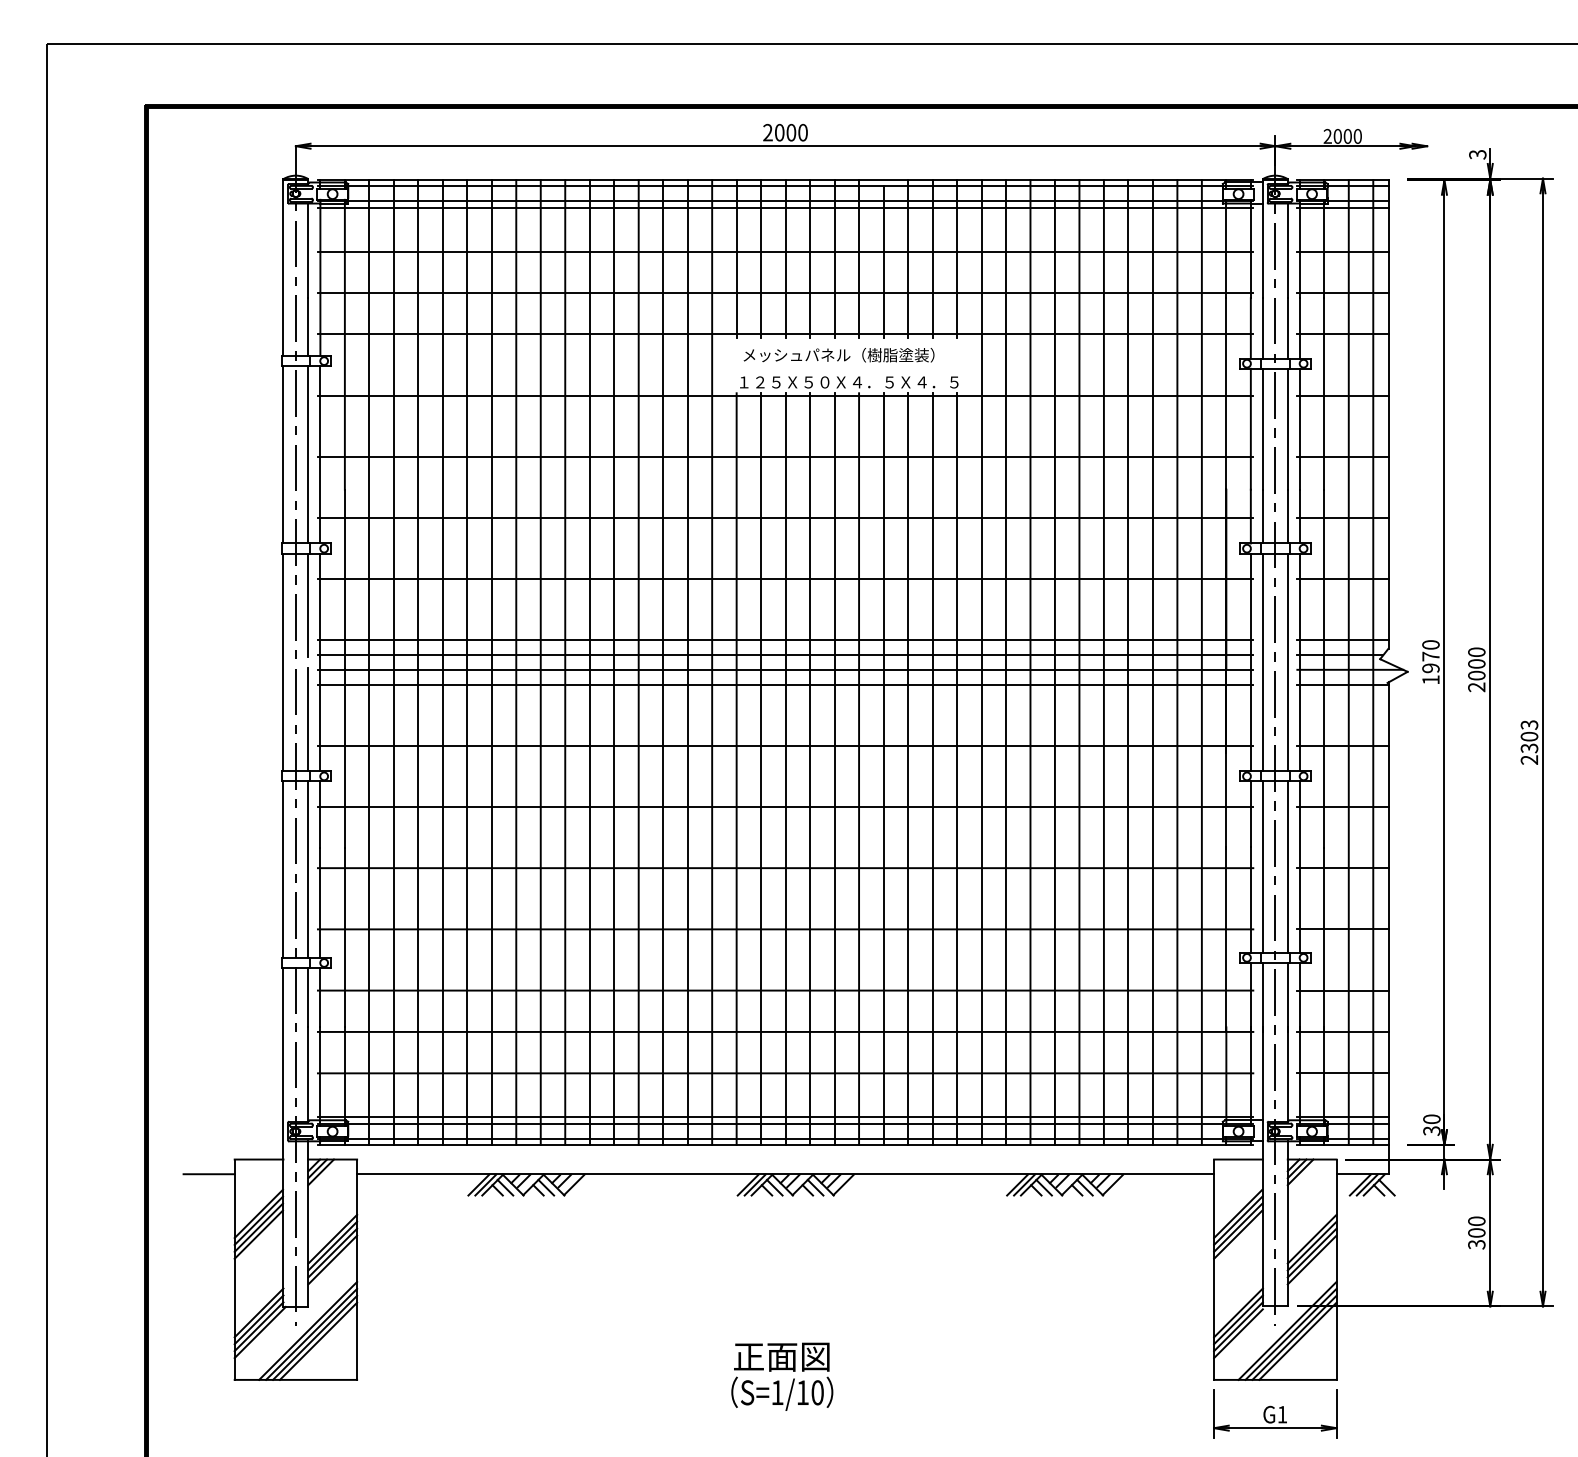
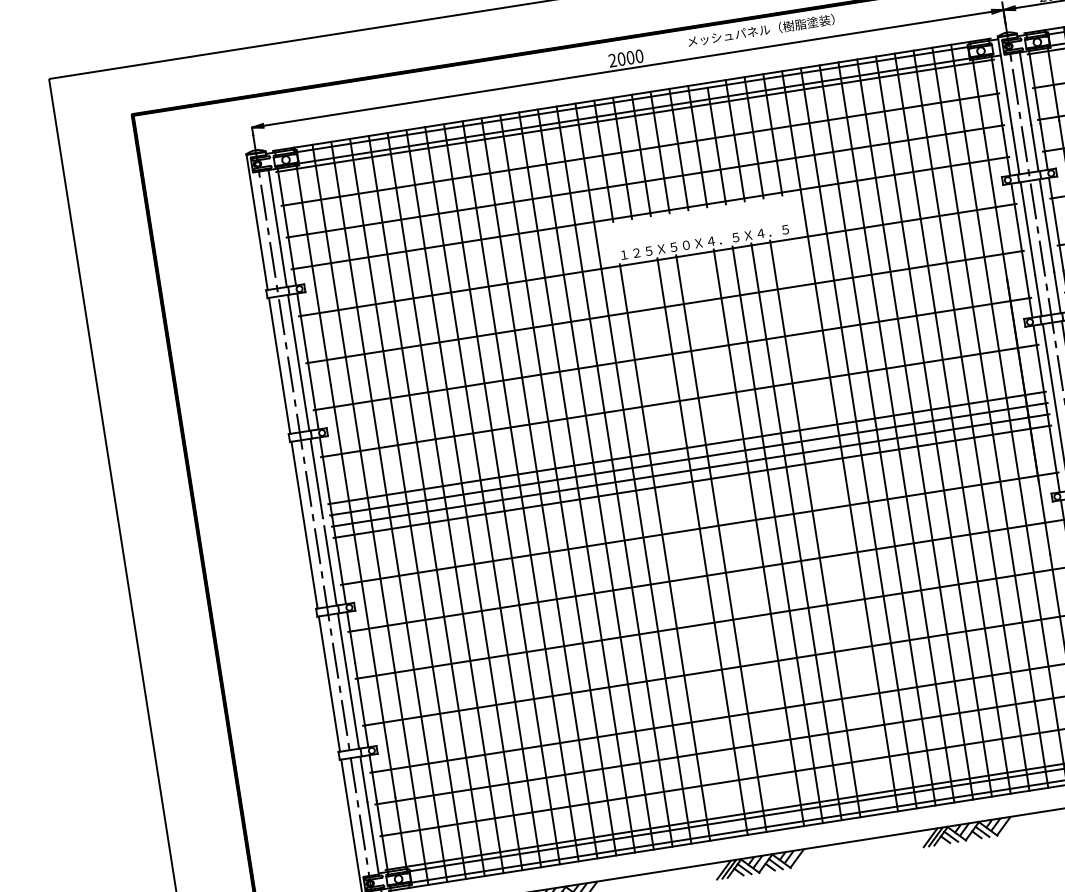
text: (838, 355) -> (760, 30), moved
line: (761, 768) -> (684, 549), removed
line: (834, 768) -> (740, 540), removed
line: (957, 768) -> (834, 525), removed

